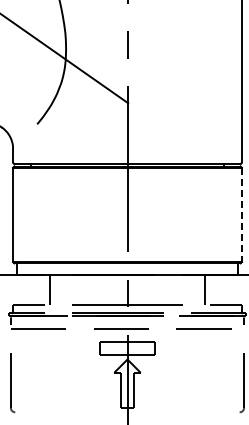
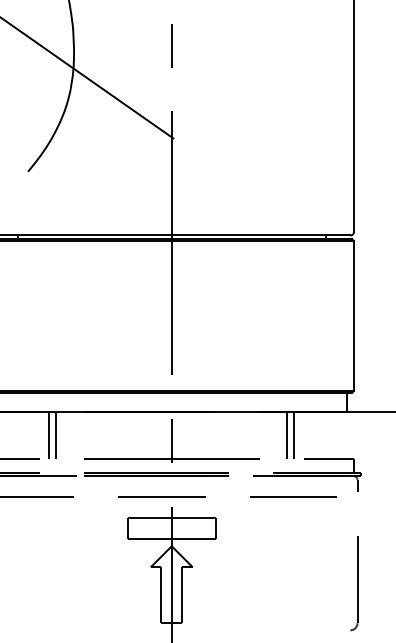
line: (241, 215) -> (353, 316), dashed -> solid
line: (54, 289) -> (55, 434), added
line: (200, 289) -> (288, 434), added

